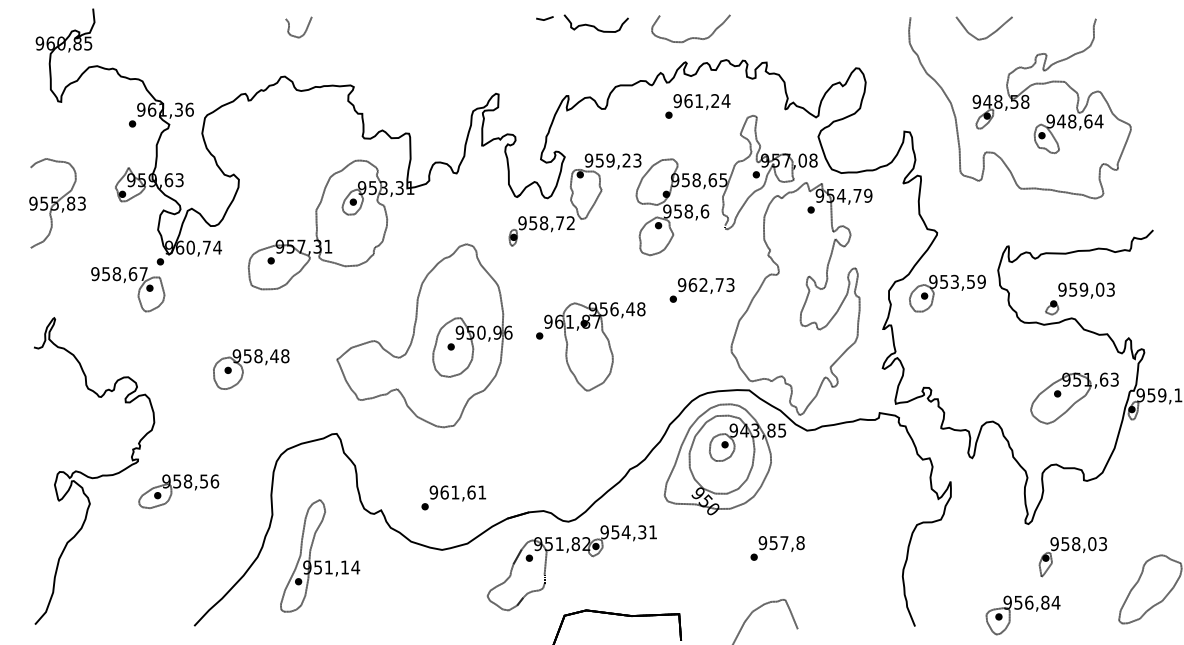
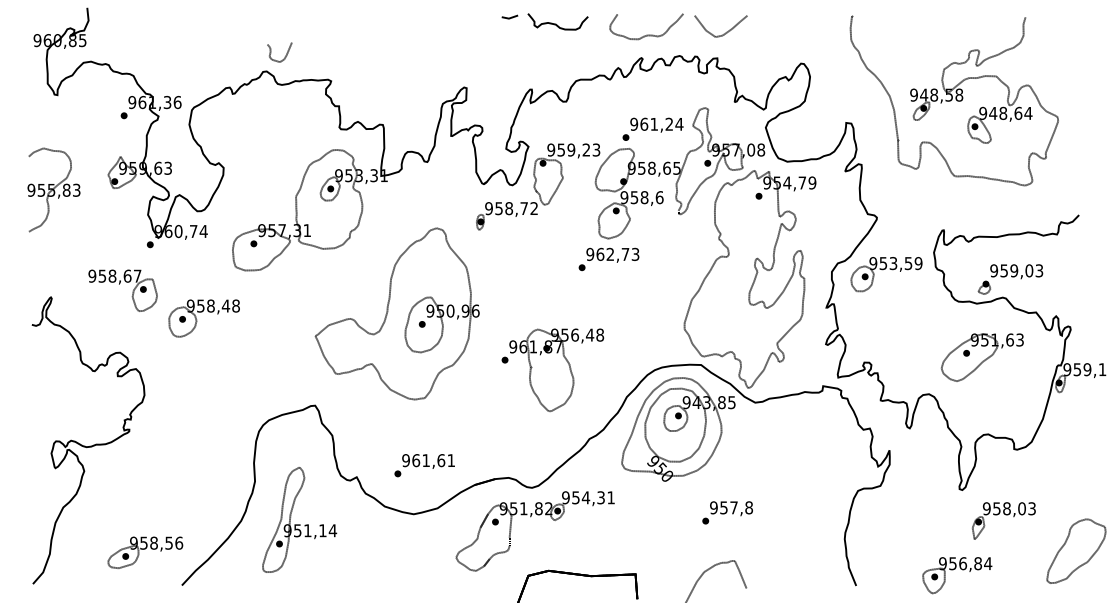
curve: (305, 30) -> (285, 55), moved
part: (986, 36) -> (723, 33), moved
text: (697, 105) -> (652, 128), moved
part: (124, 282) -> (119, 284), moved
text: (701, 290) -> (608, 259), moved
part: (590, 347) -> (552, 370), moved
part: (249, 363) -> (202, 312), moved
part: (1073, 398) -> (981, 357), moved
part: (178, 491) -> (145, 552), moved

